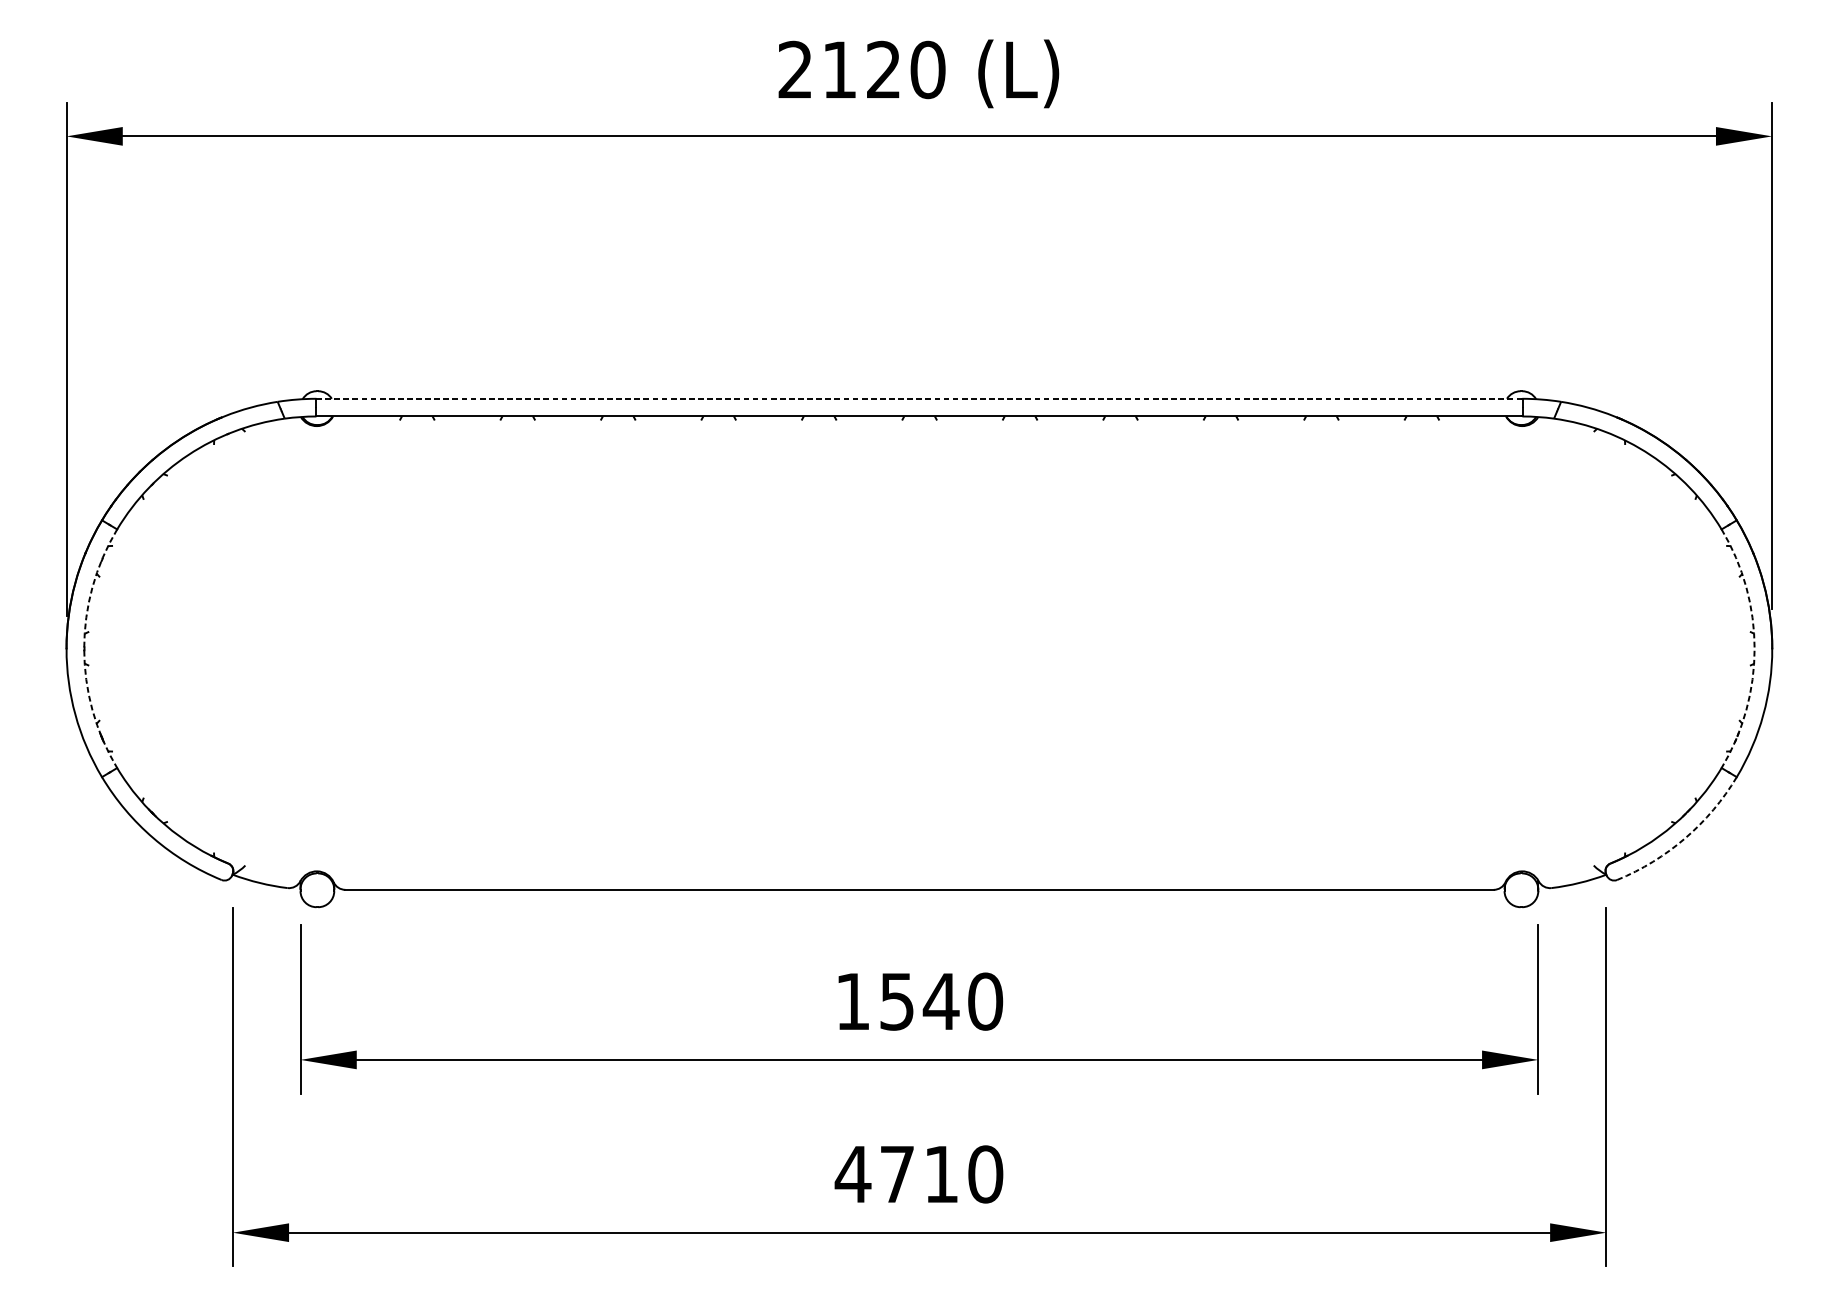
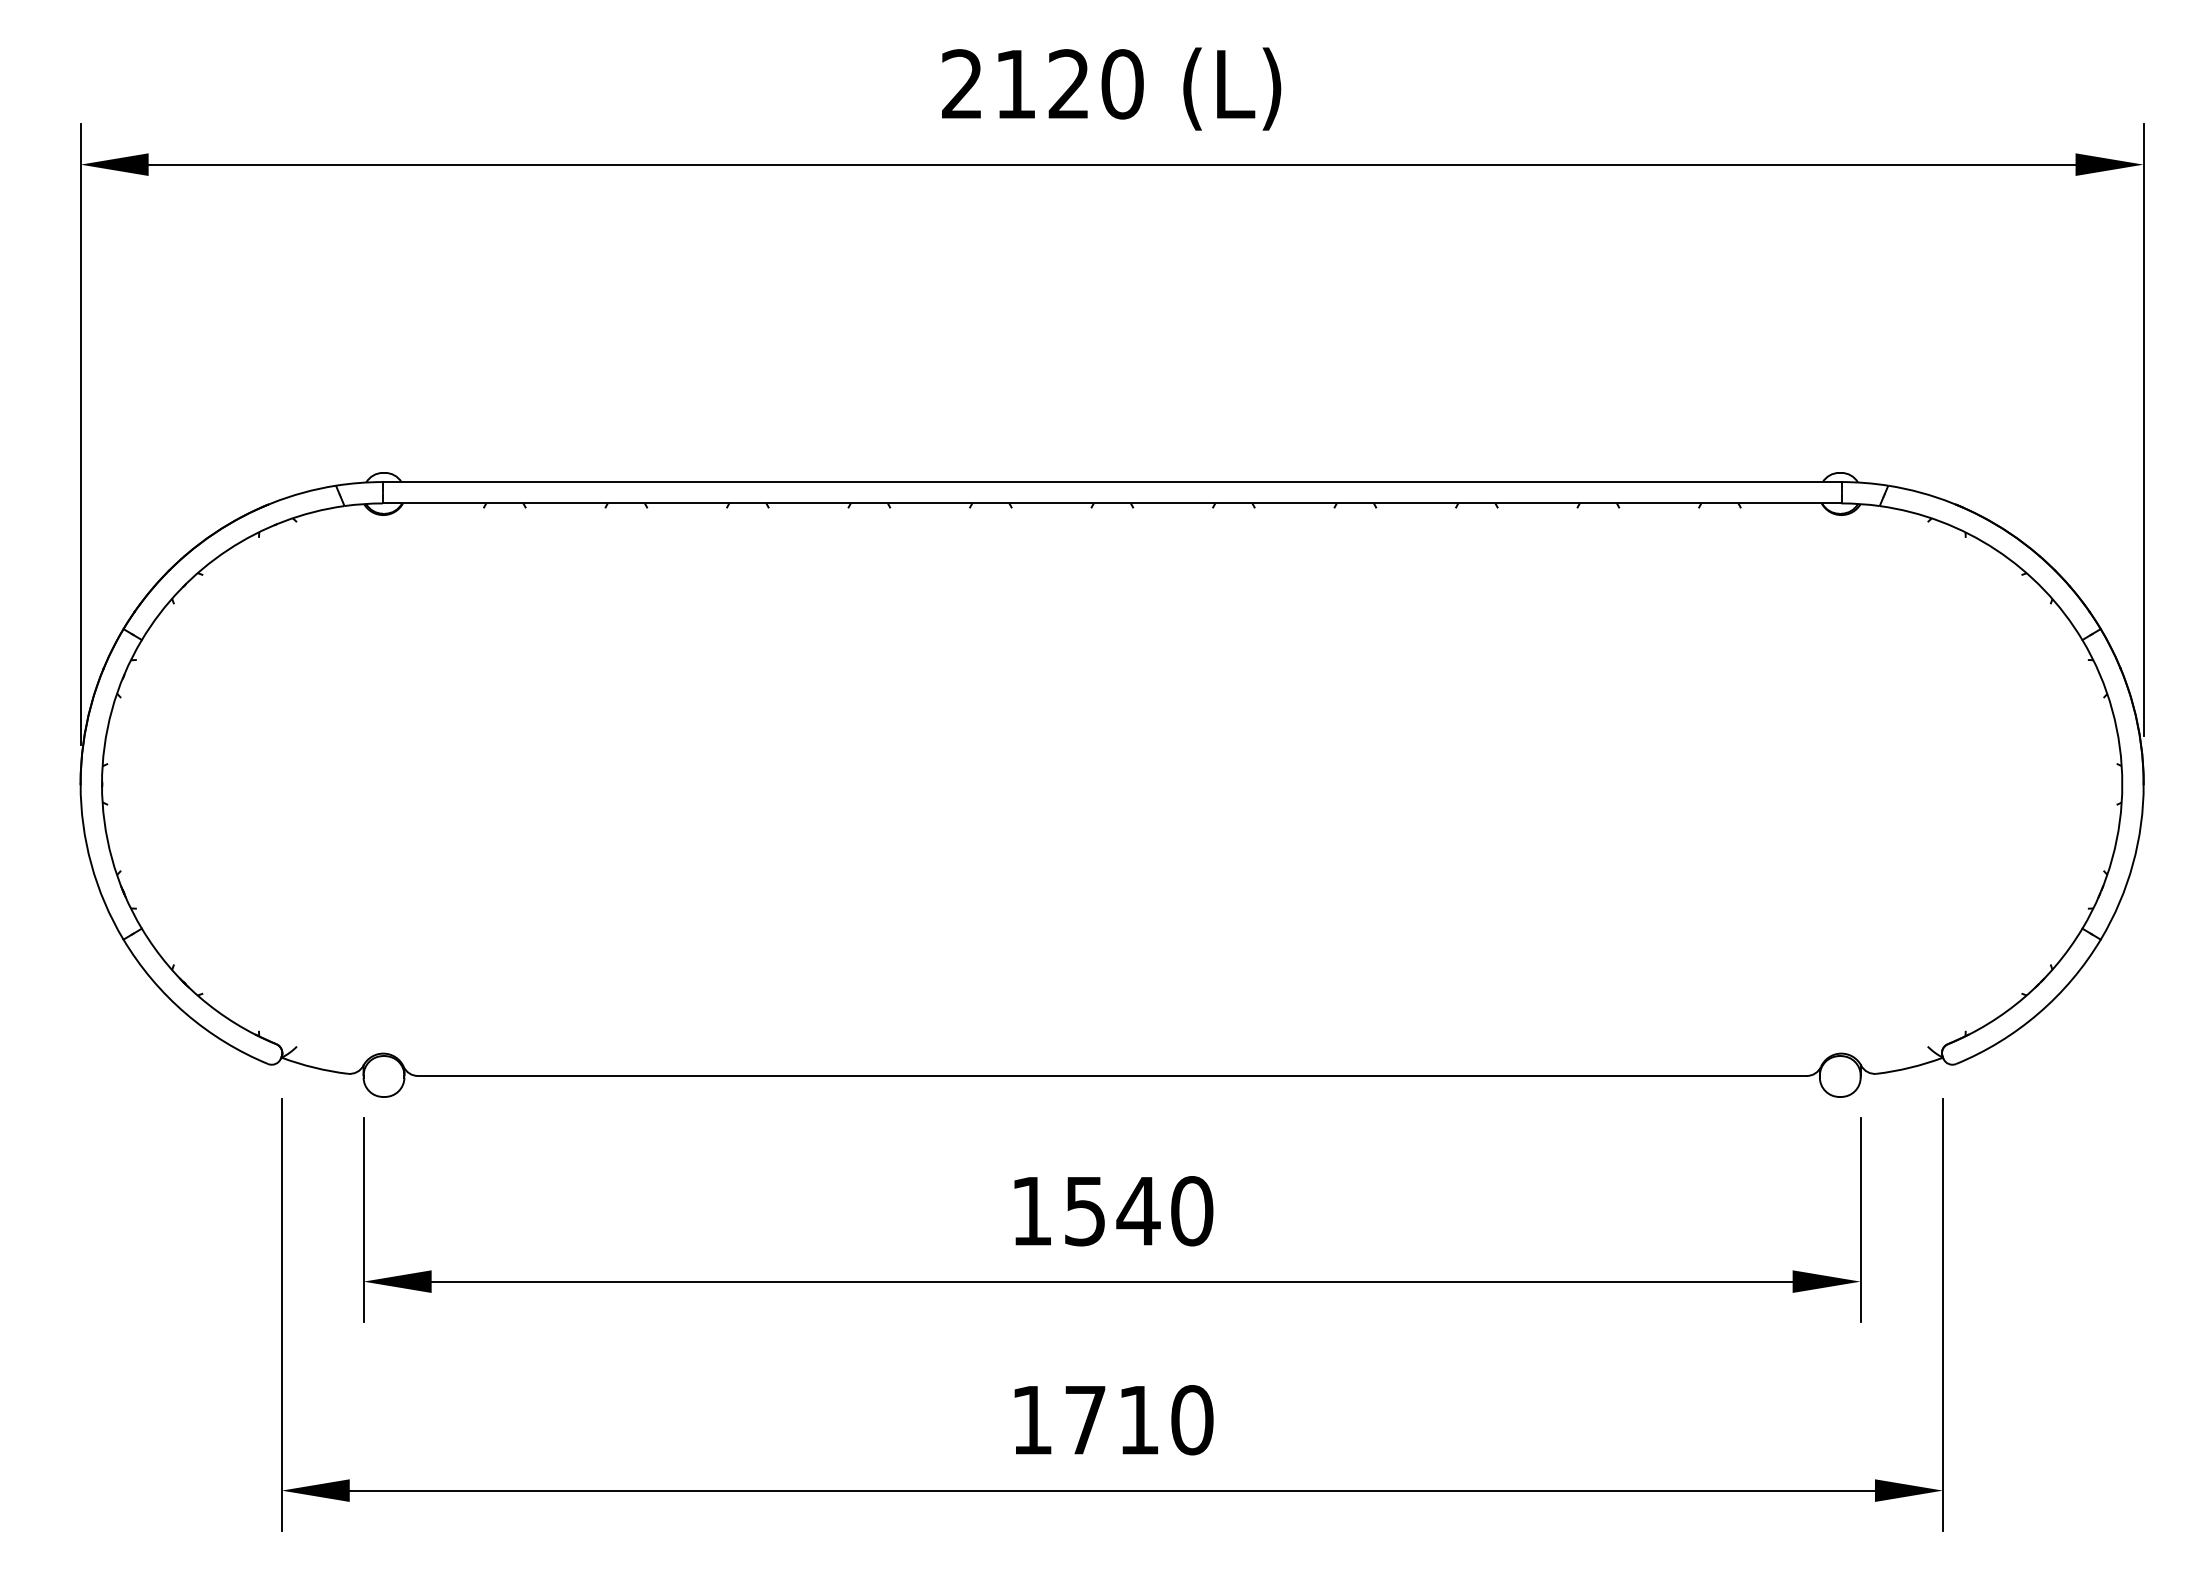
line: (918, 399) -> (1111, 482), dashed -> solid
arc: (83, 648) -> (101, 784), dashed -> solid
arc: (1754, 648) -> (2122, 784), dashed -> solid
arc: (1685, 838) -> (2038, 1013), dashed -> solid
text: (852, 1174) -> (1031, 1420), 4710 -> 1710

